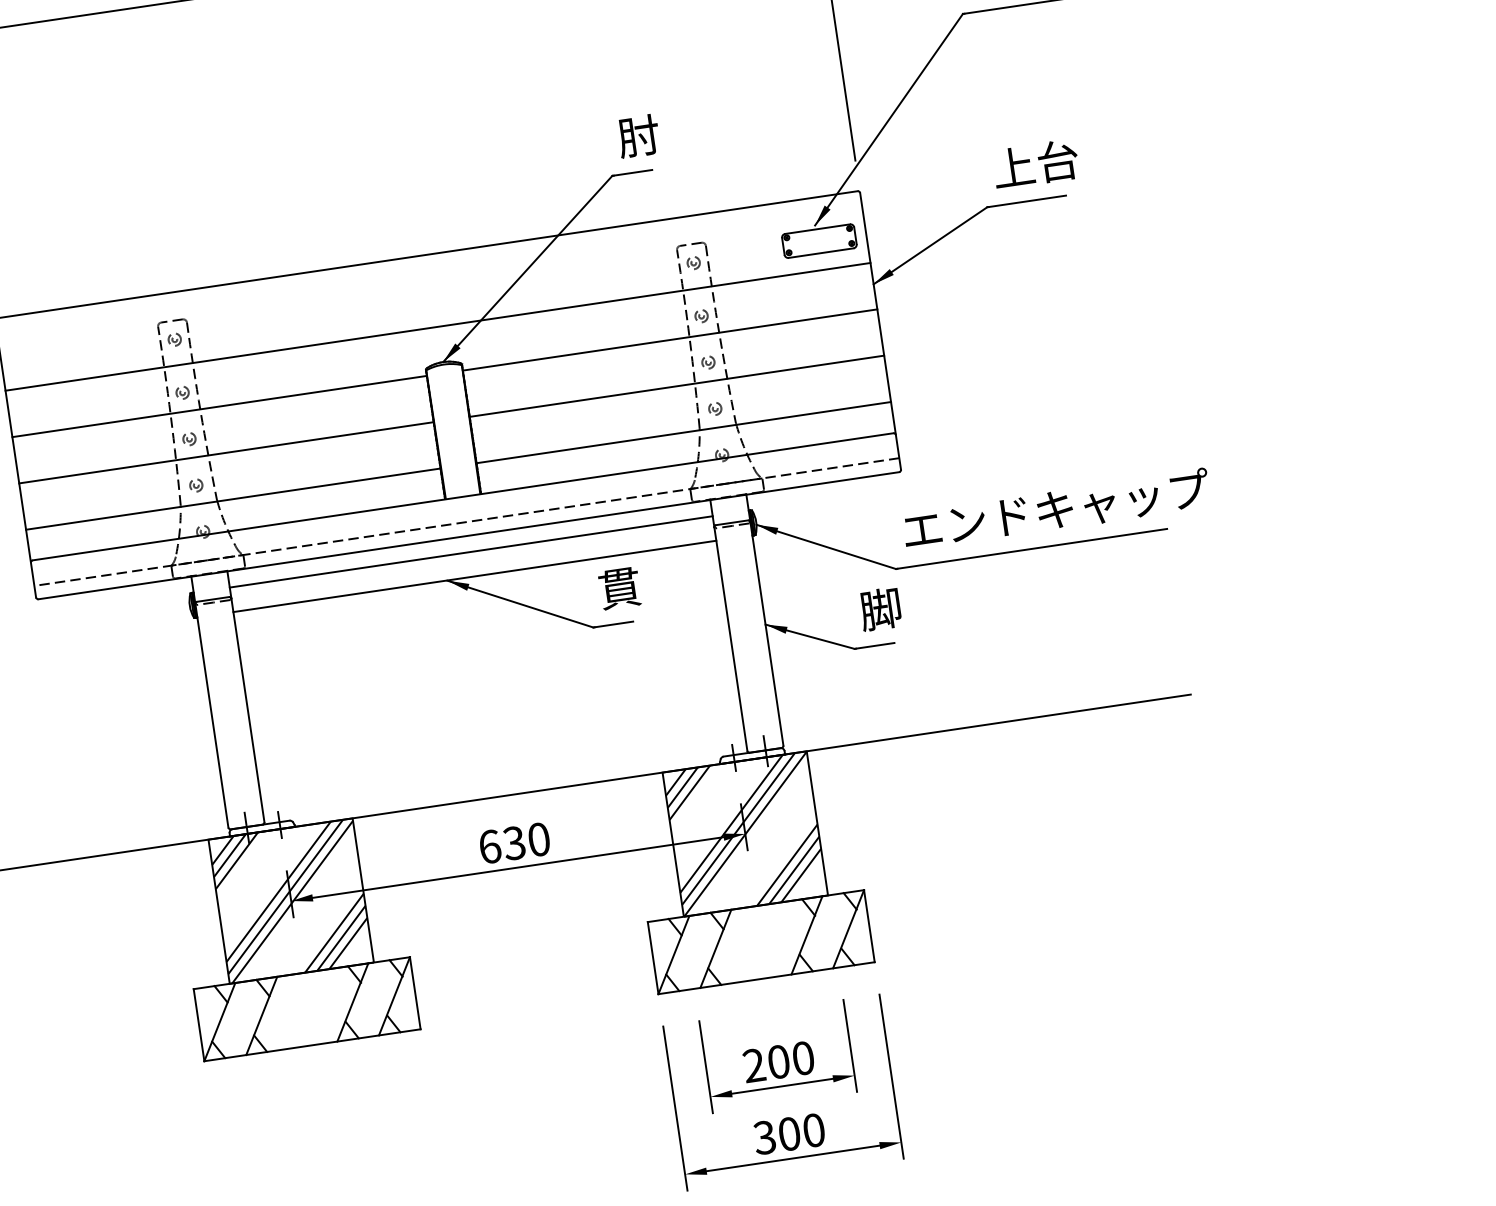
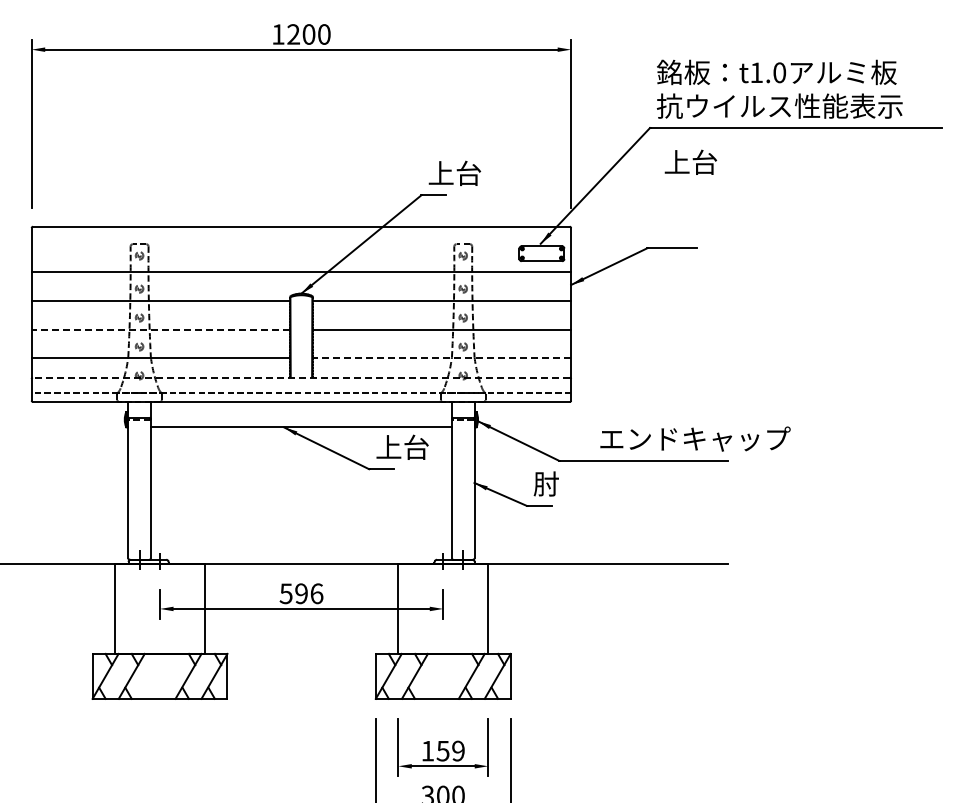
text: (660, 133) -> (454, 173), 肘 -> 上台
text: (1034, 163) -> (690, 161), moved
line: (683, 432) -> (441, 358), solid -> dashed
line: (225, 452) -> (160, 329), solid -> dashed
line: (461, 496) -> (300, 377), solid -> dashed
text: (1056, 508) -> (695, 438), moved
line: (471, 552) -> (301, 412), removed
text: (641, 583) -> (402, 446), 貫 -> 上台
text: (881, 608) -> (546, 483), 脚 -> 肘
hatch: (745, 833) -> (443, 608), removed
text: (514, 842) -> (301, 593), 630 -> 596
hatch: (291, 900) -> (160, 608), removed
text: (777, 1061) -> (442, 750), 200 -> 159

